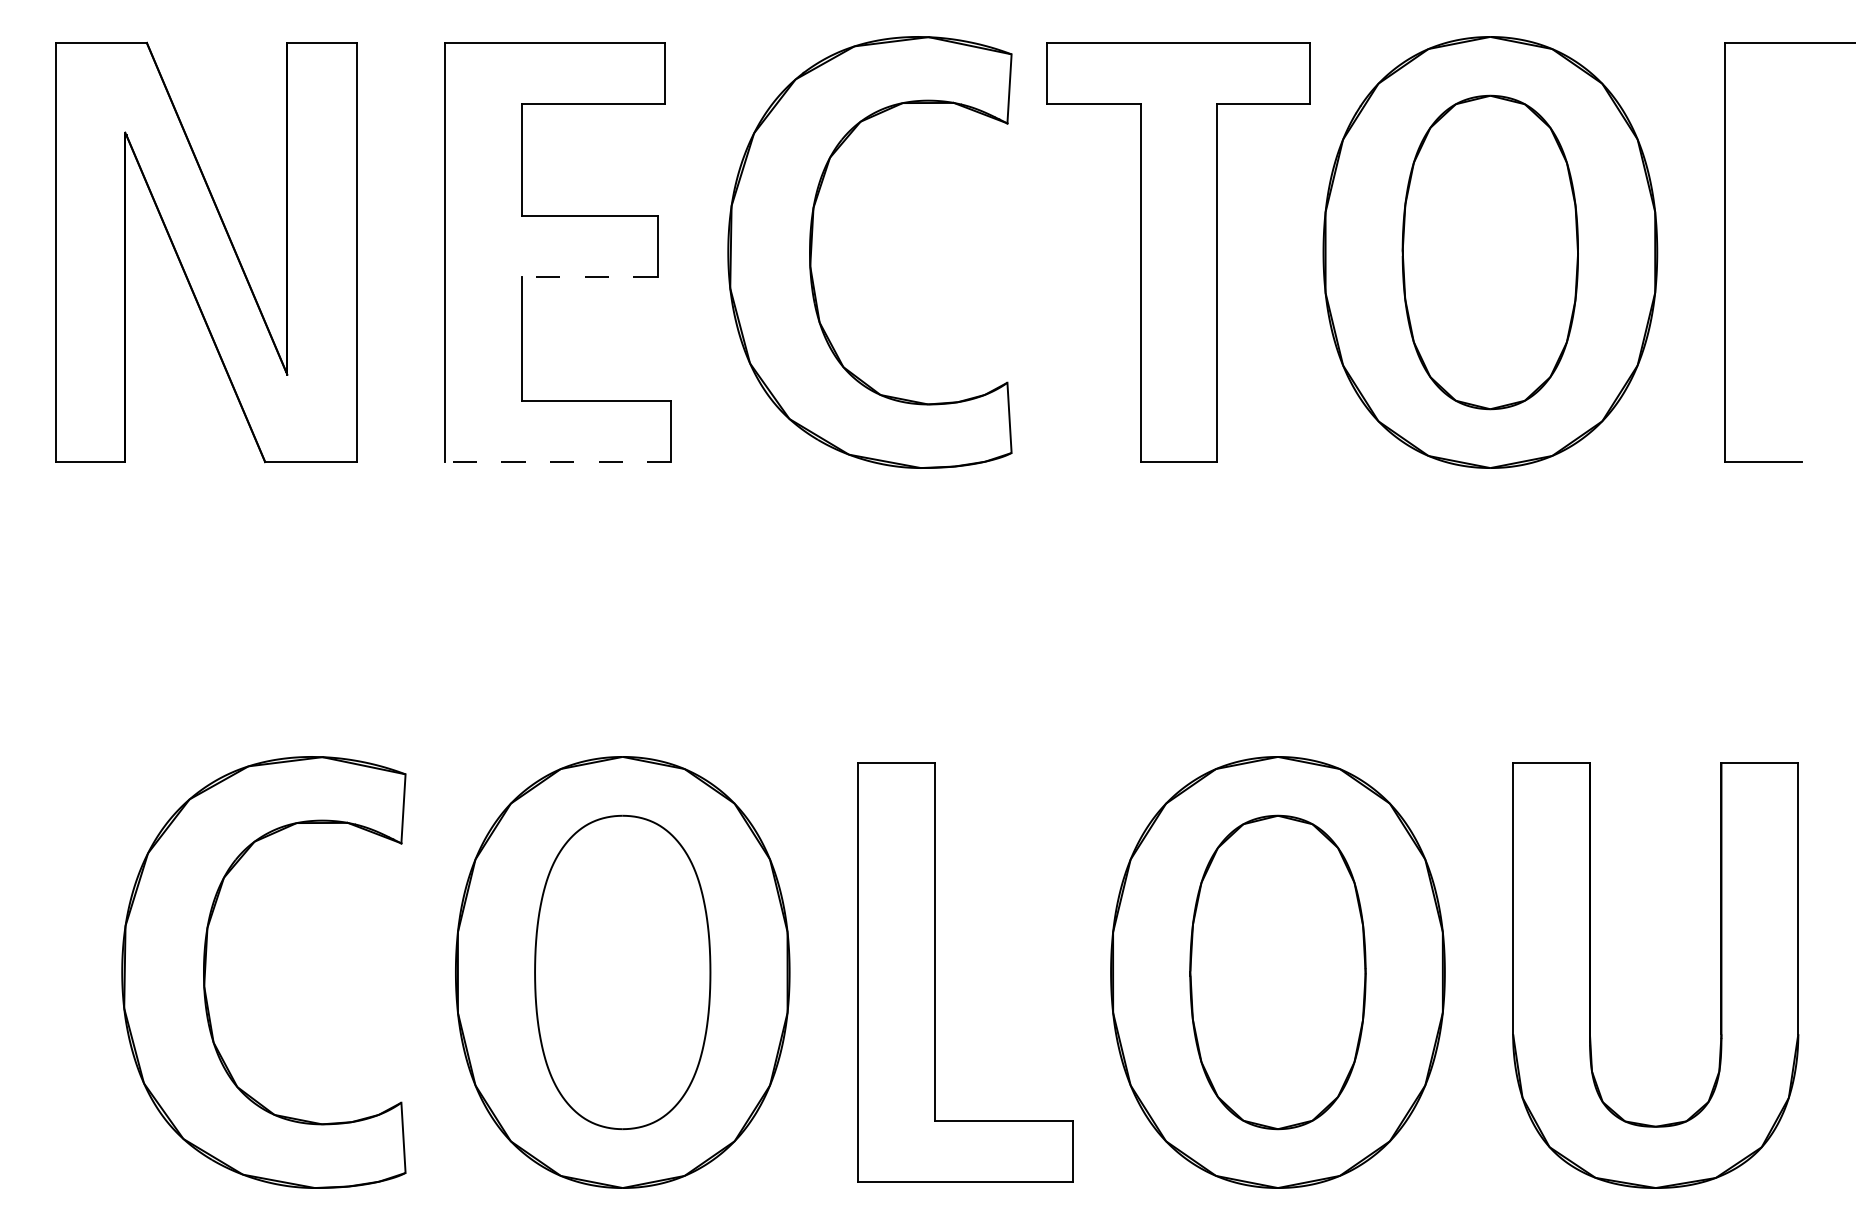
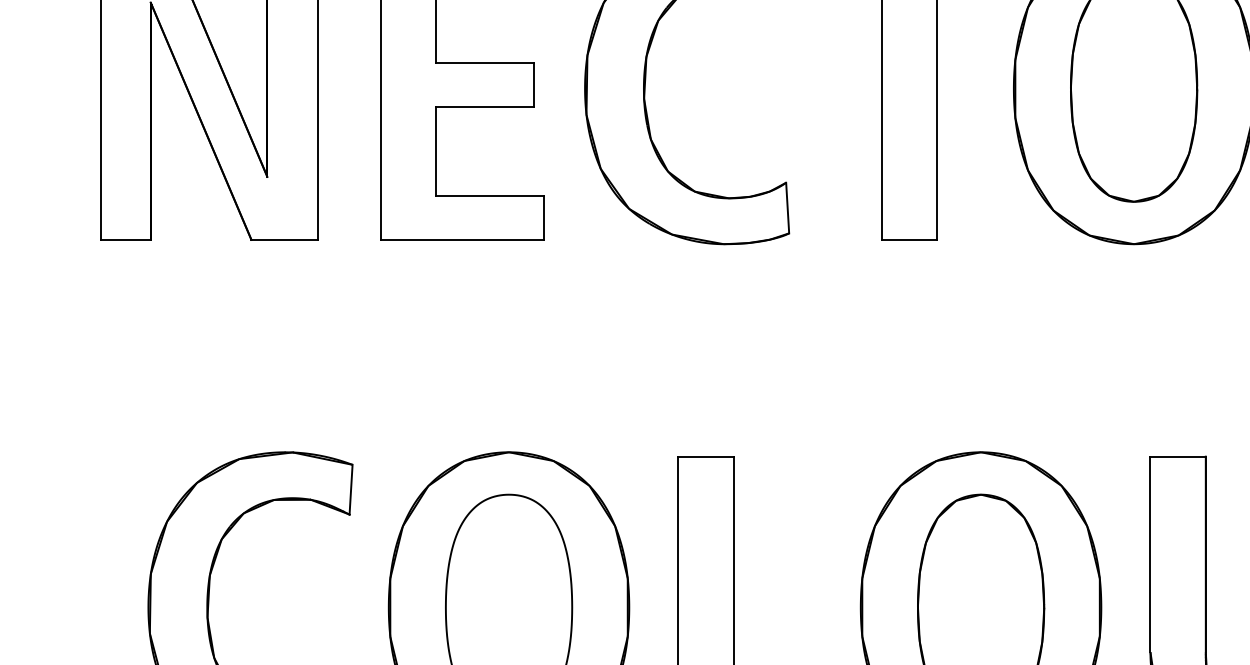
line: (589, 277) -> (485, 106), dashed -> solid
line: (557, 462) -> (462, 240), dashed -> solid

